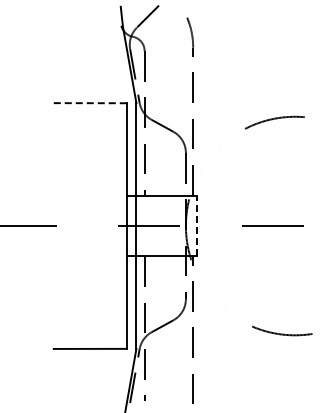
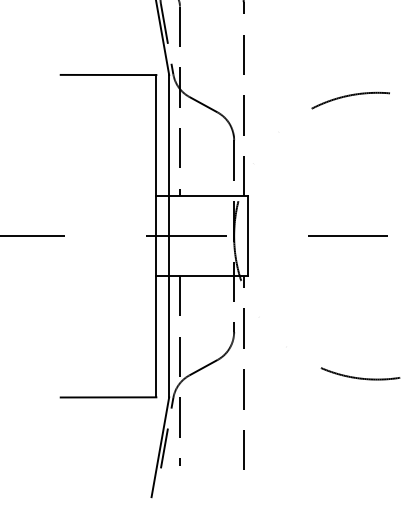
line: (90, 103) -> (108, 75), dashed -> solid
line: (196, 225) -> (248, 235), dashed -> solid

